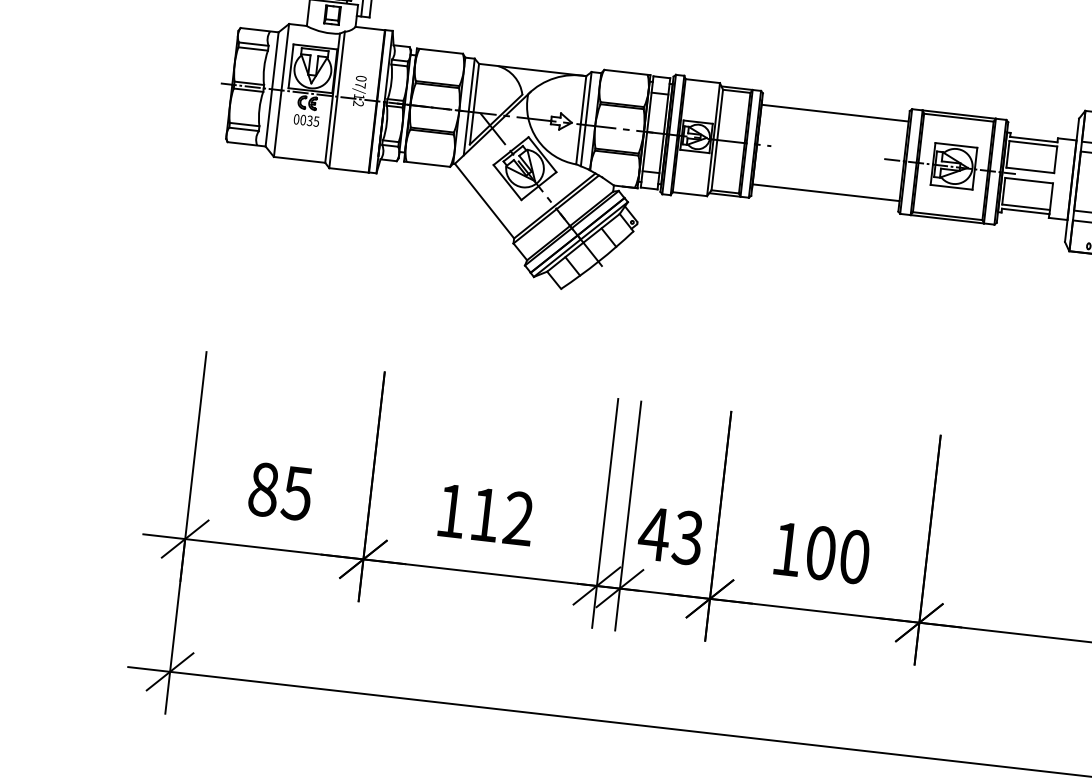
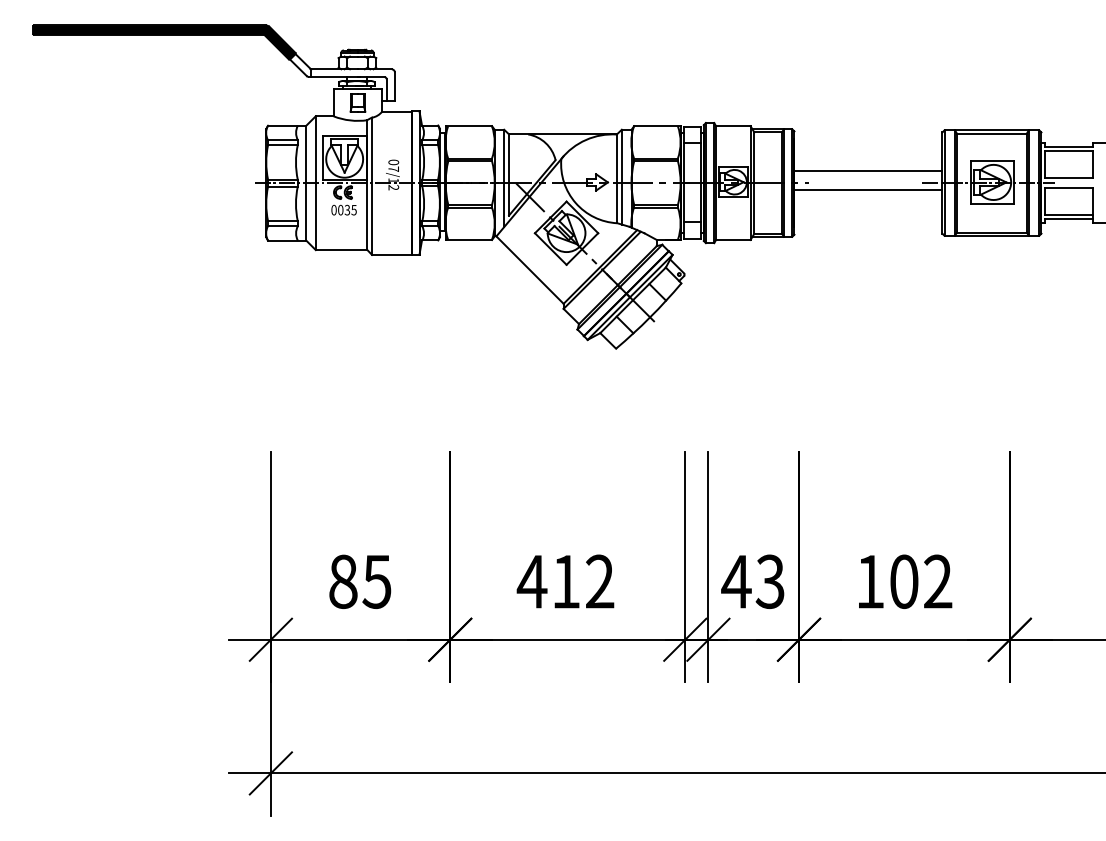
line: (835, 113) -> (868, 171), moved
line: (826, 193) -> (868, 190), moved
text: (450, 510) -> (531, 581), 112 -> 412
text: (855, 556) -> (938, 581), 100 -> 102

